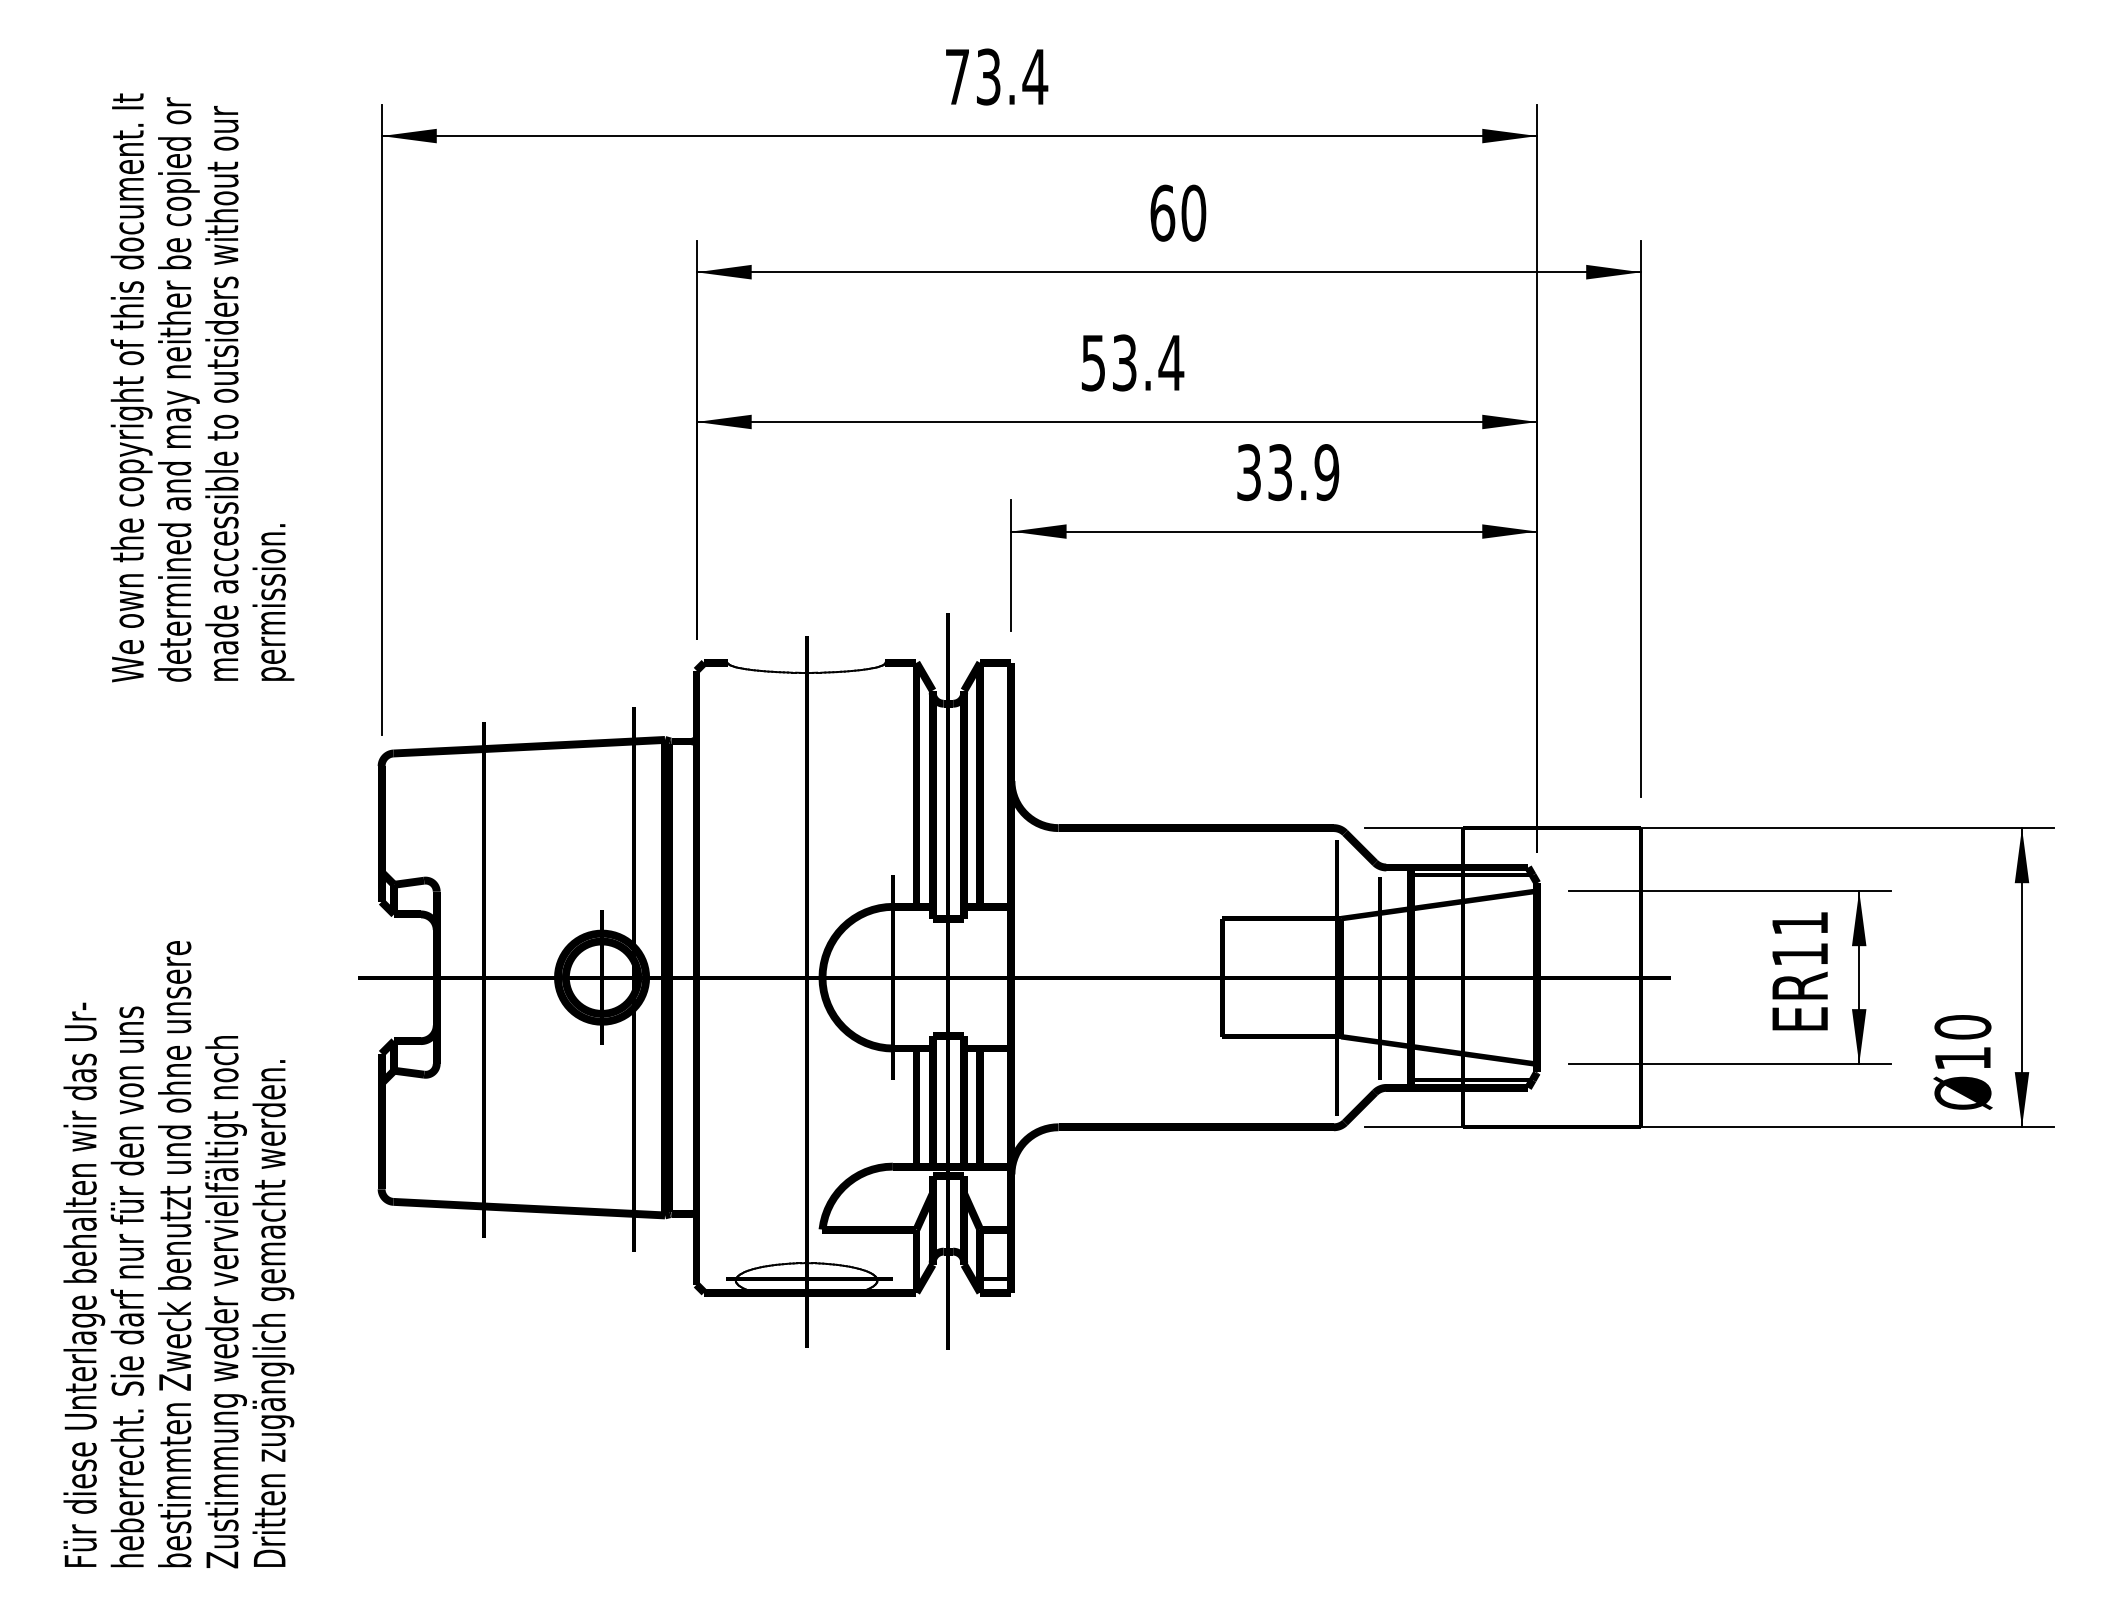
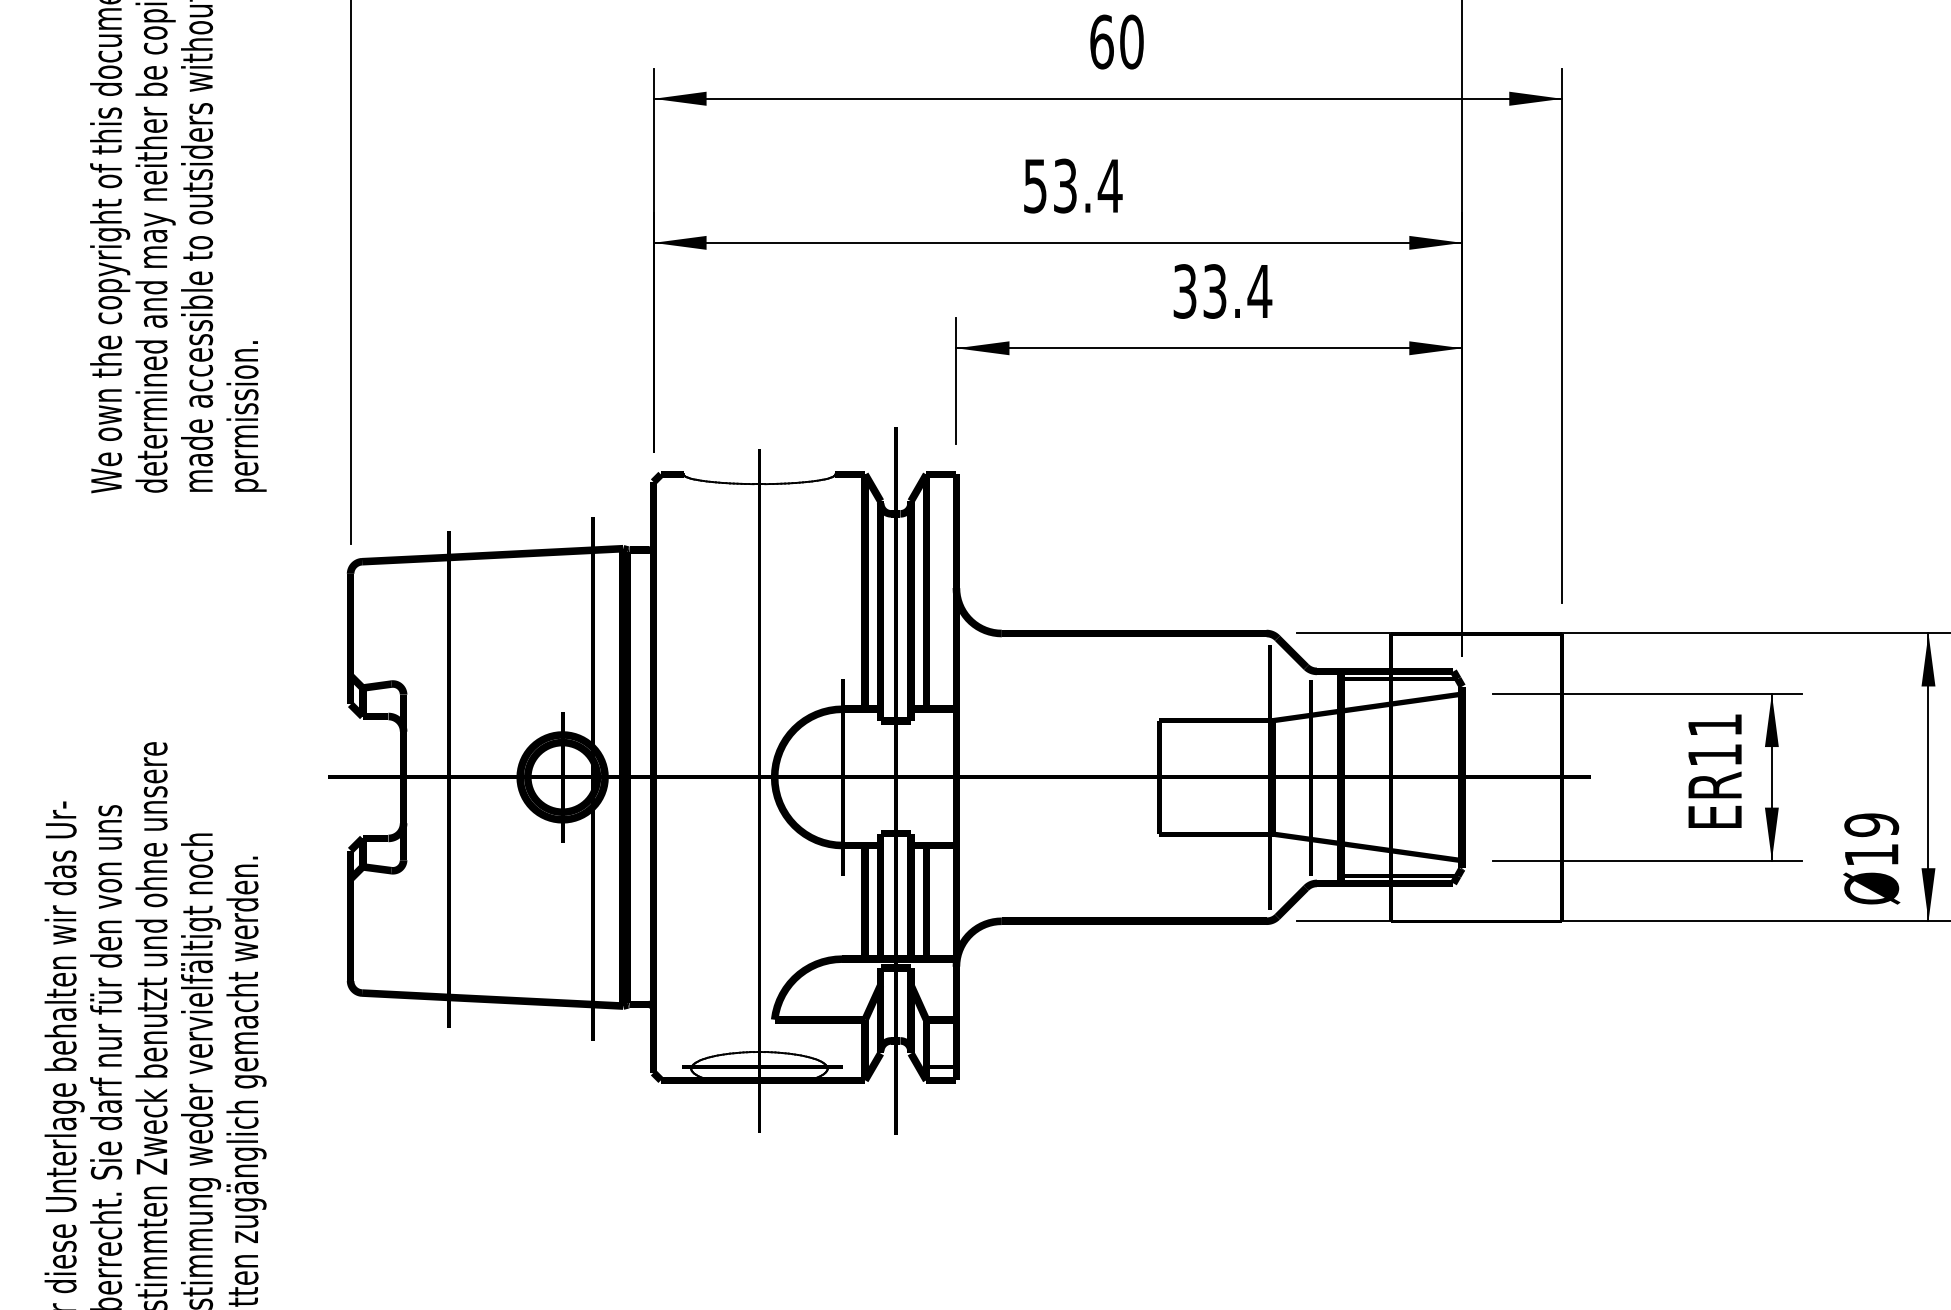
text: (1326, 472) -> (1259, 291), 33.9 -> 33.4
text: (1962, 1027) -> (1871, 825), 10 -> 19

